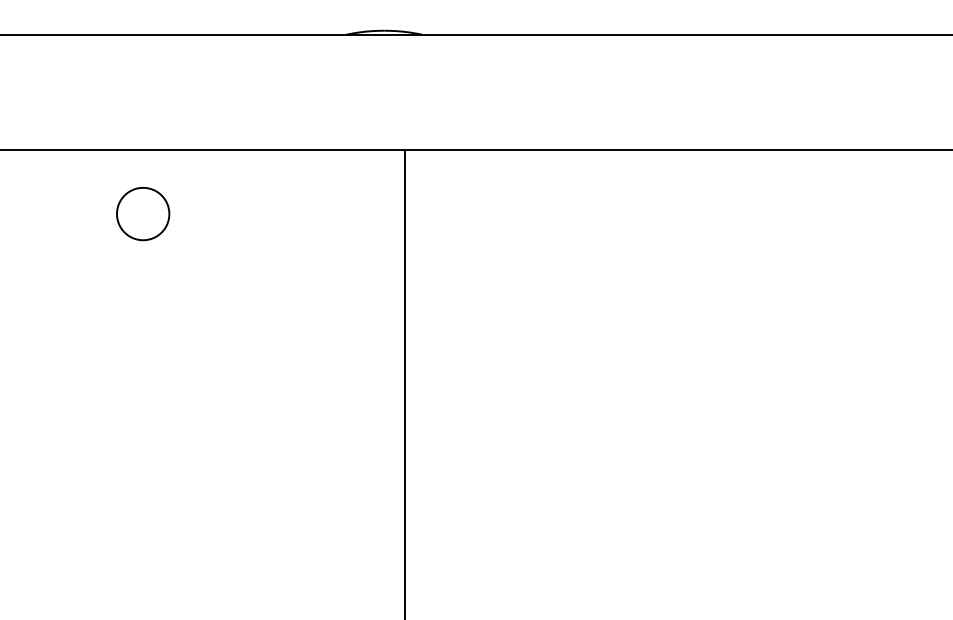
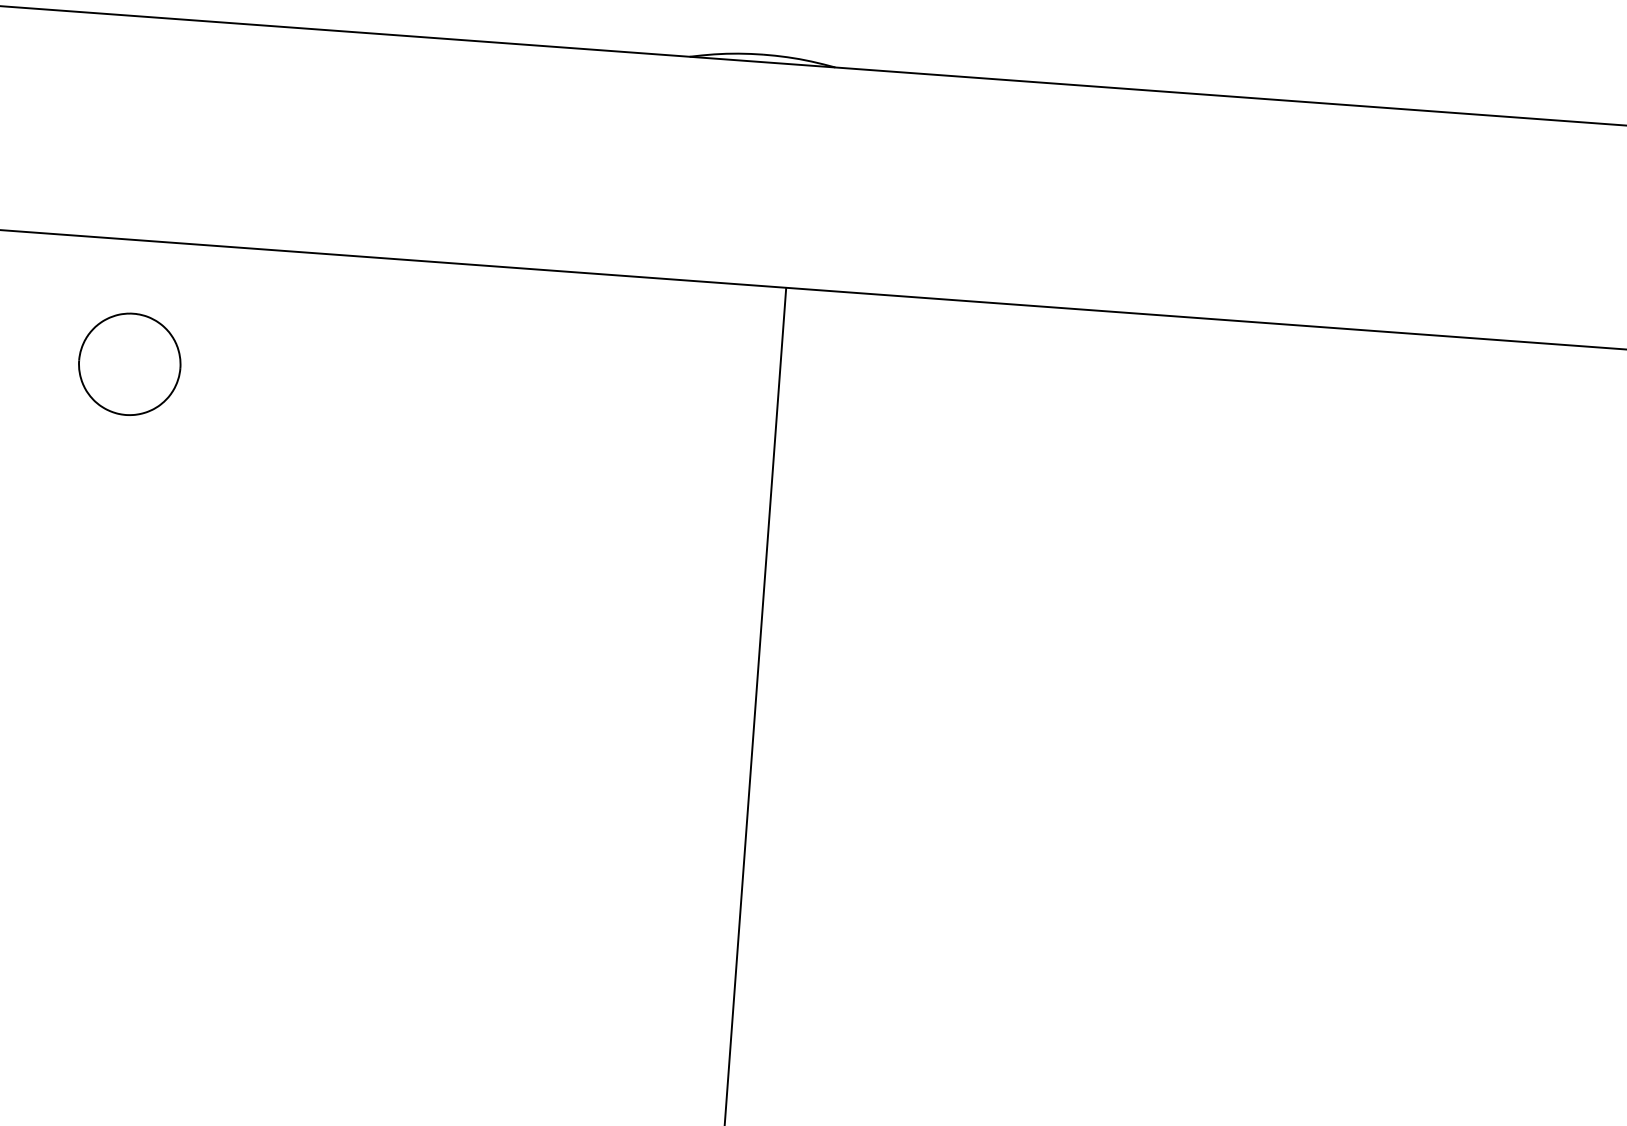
part: (143, 214) -> (130, 365), moved

